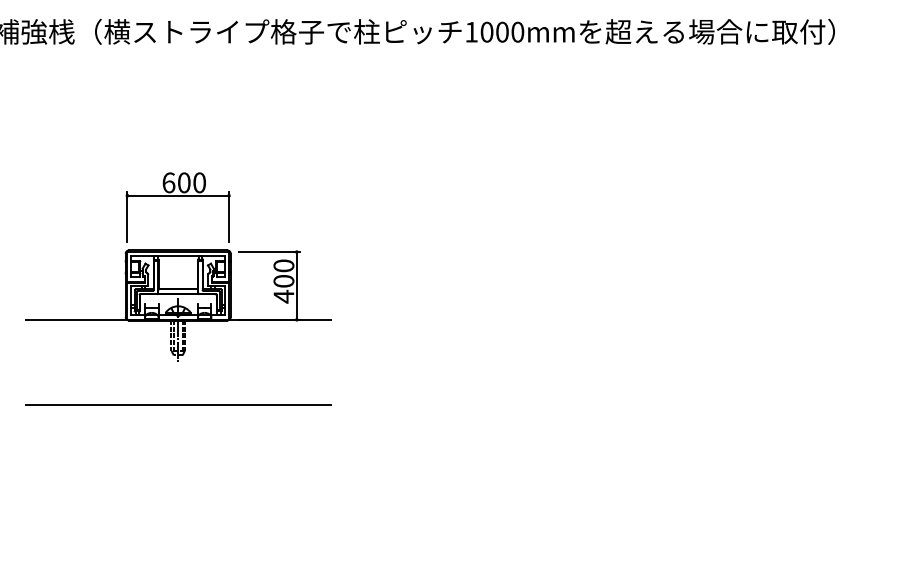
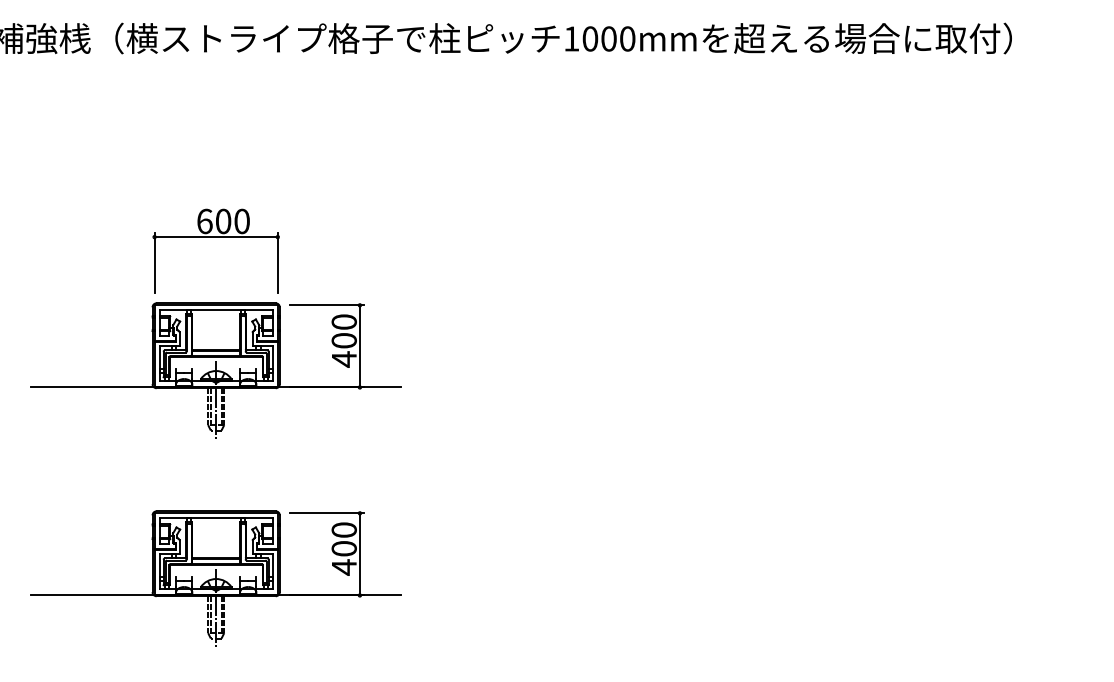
line: (177, 404) -> (215, 490), removed
part: (177, 477) -> (215, 578), added

